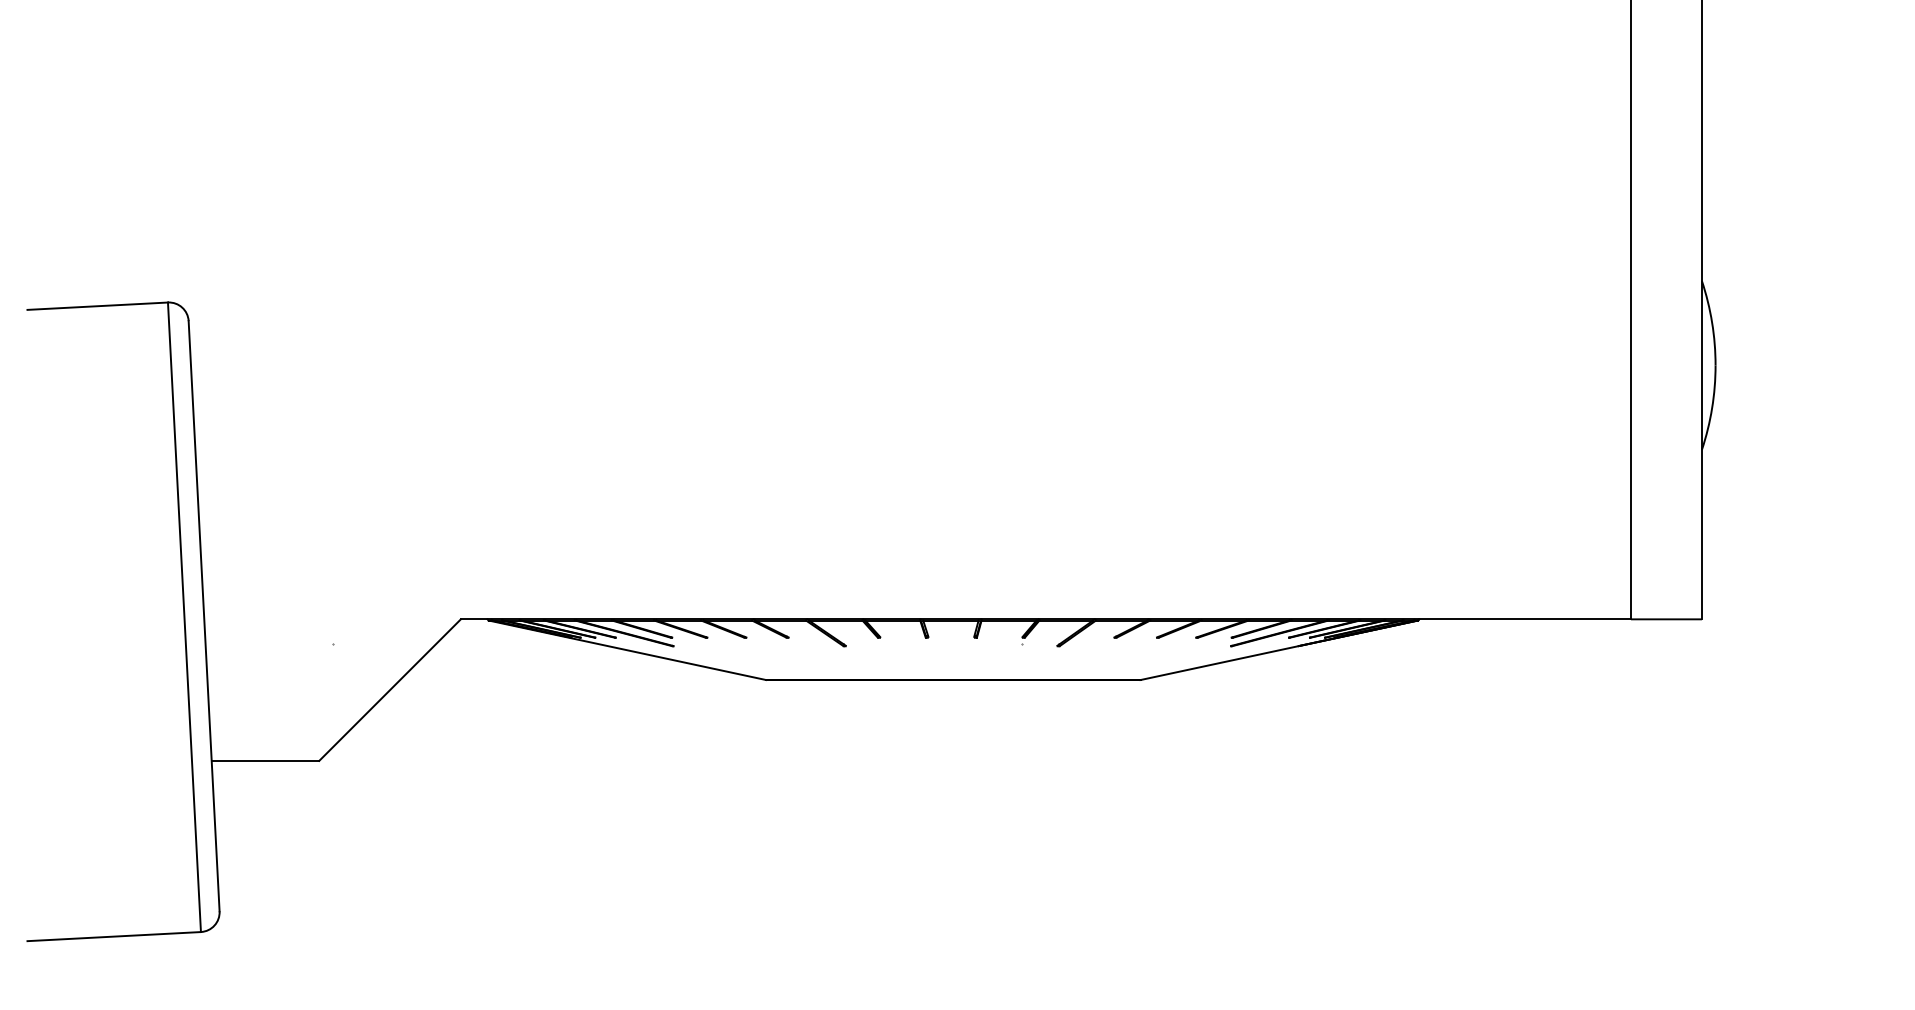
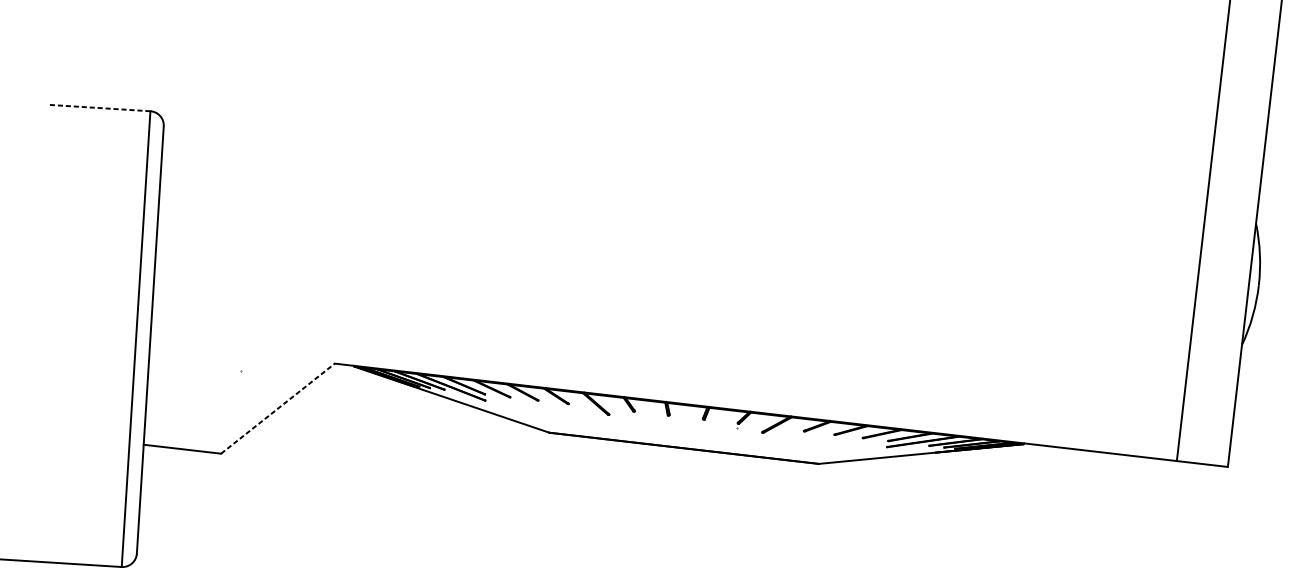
line: (97, 306) -> (99, 108), solid -> dashed
line: (390, 689) -> (278, 408), solid -> dashed

